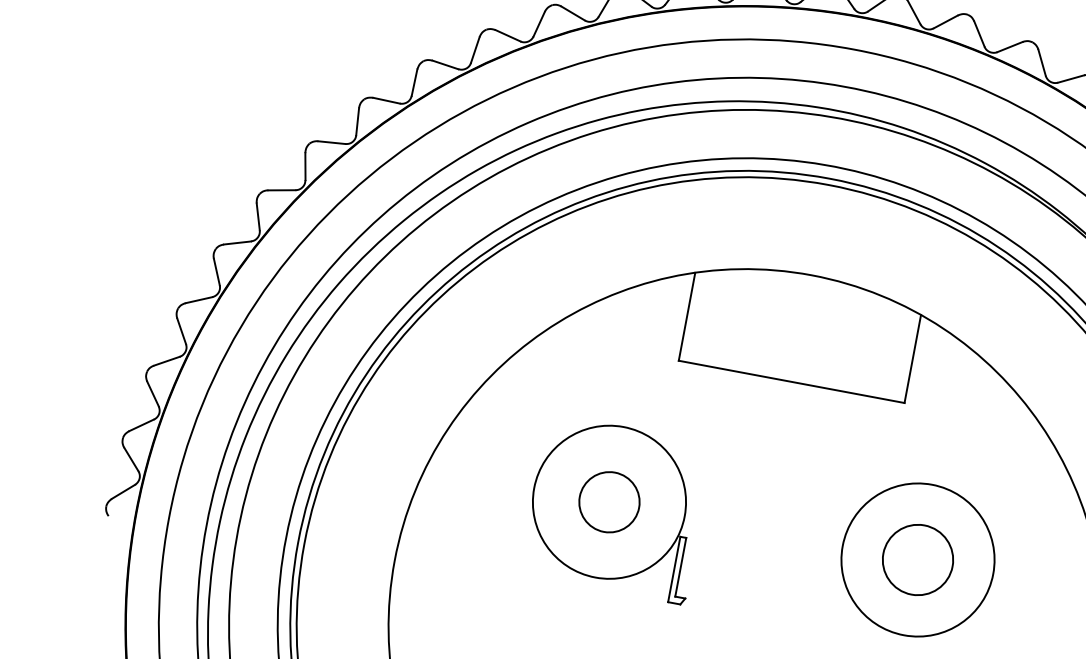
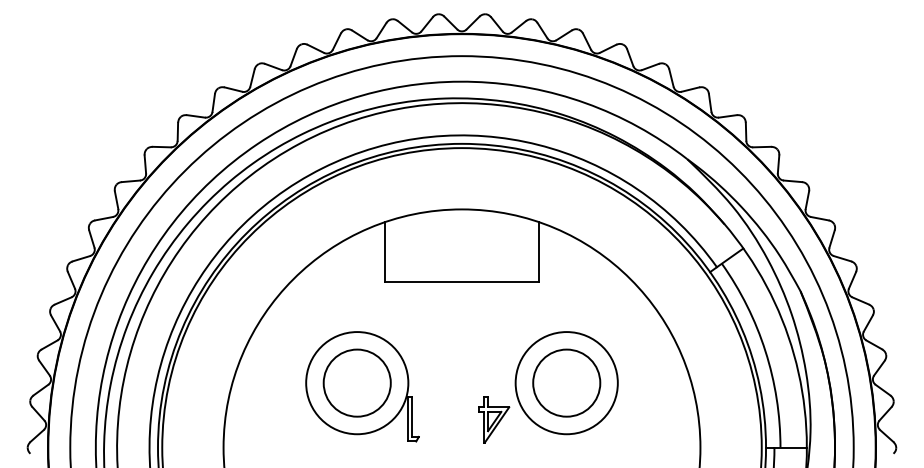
circle: (608, 501) -> (356, 382), size x1.67
circle: (917, 558) -> (566, 382), size x1.43
part: (801, 593) -> (494, 419), added

